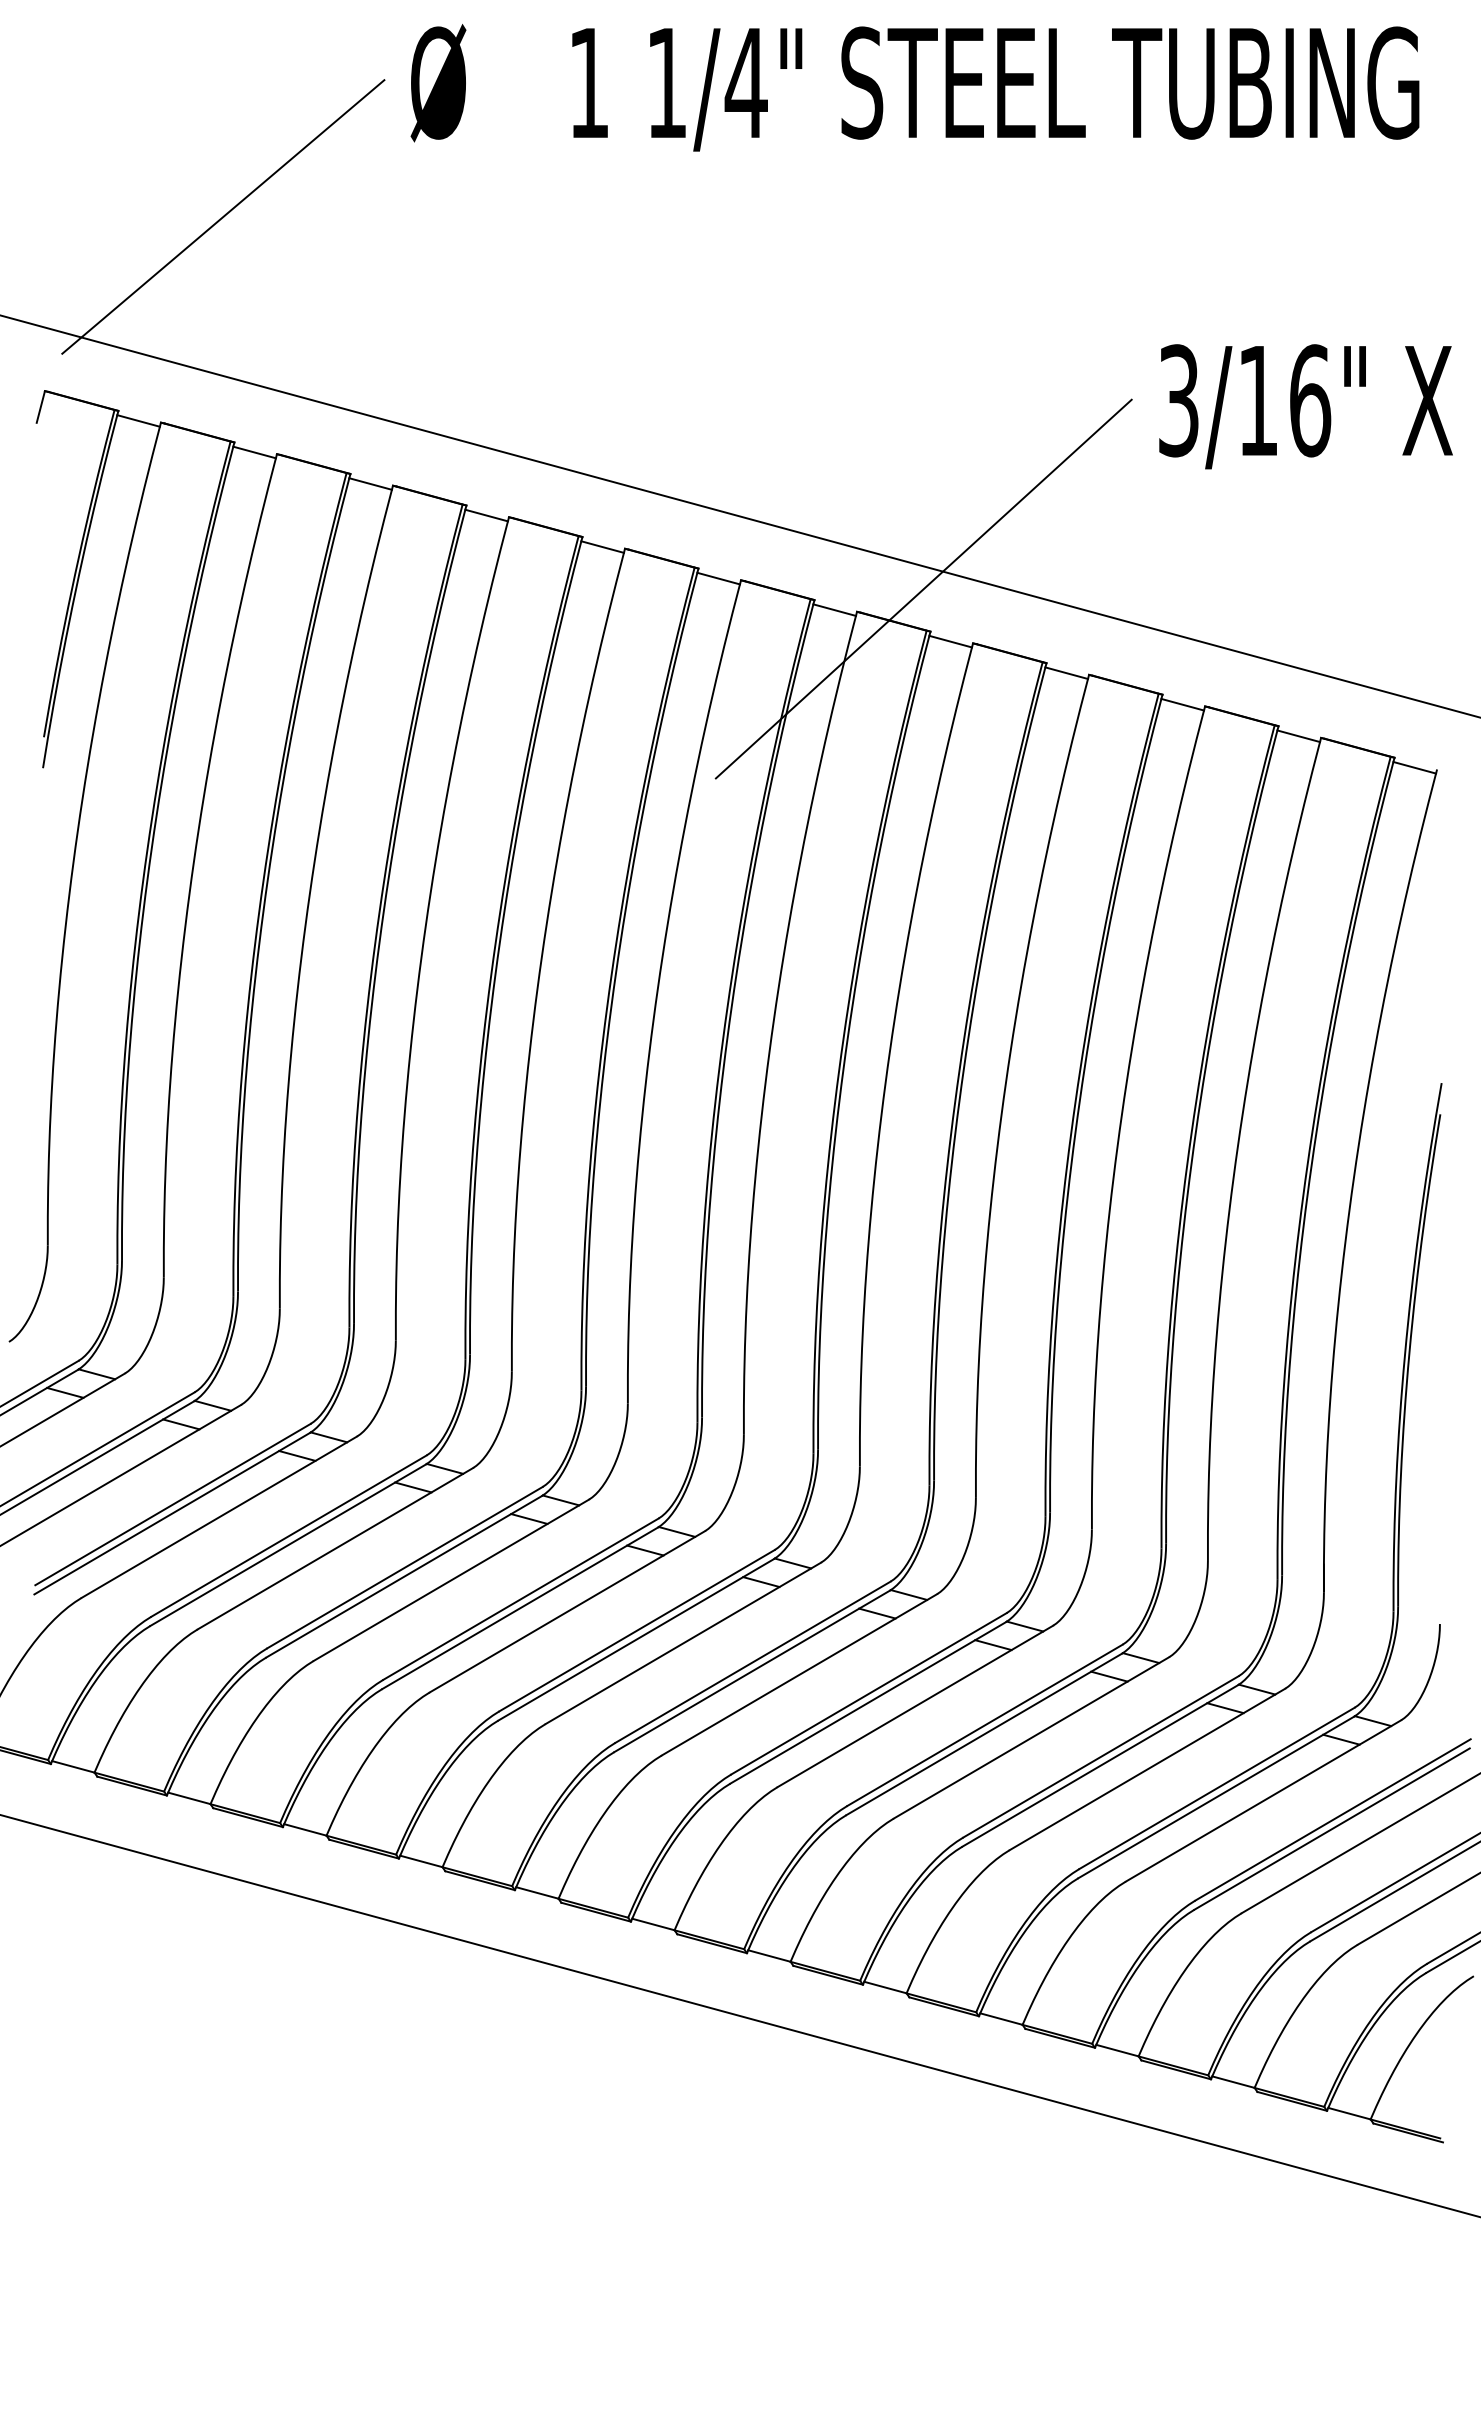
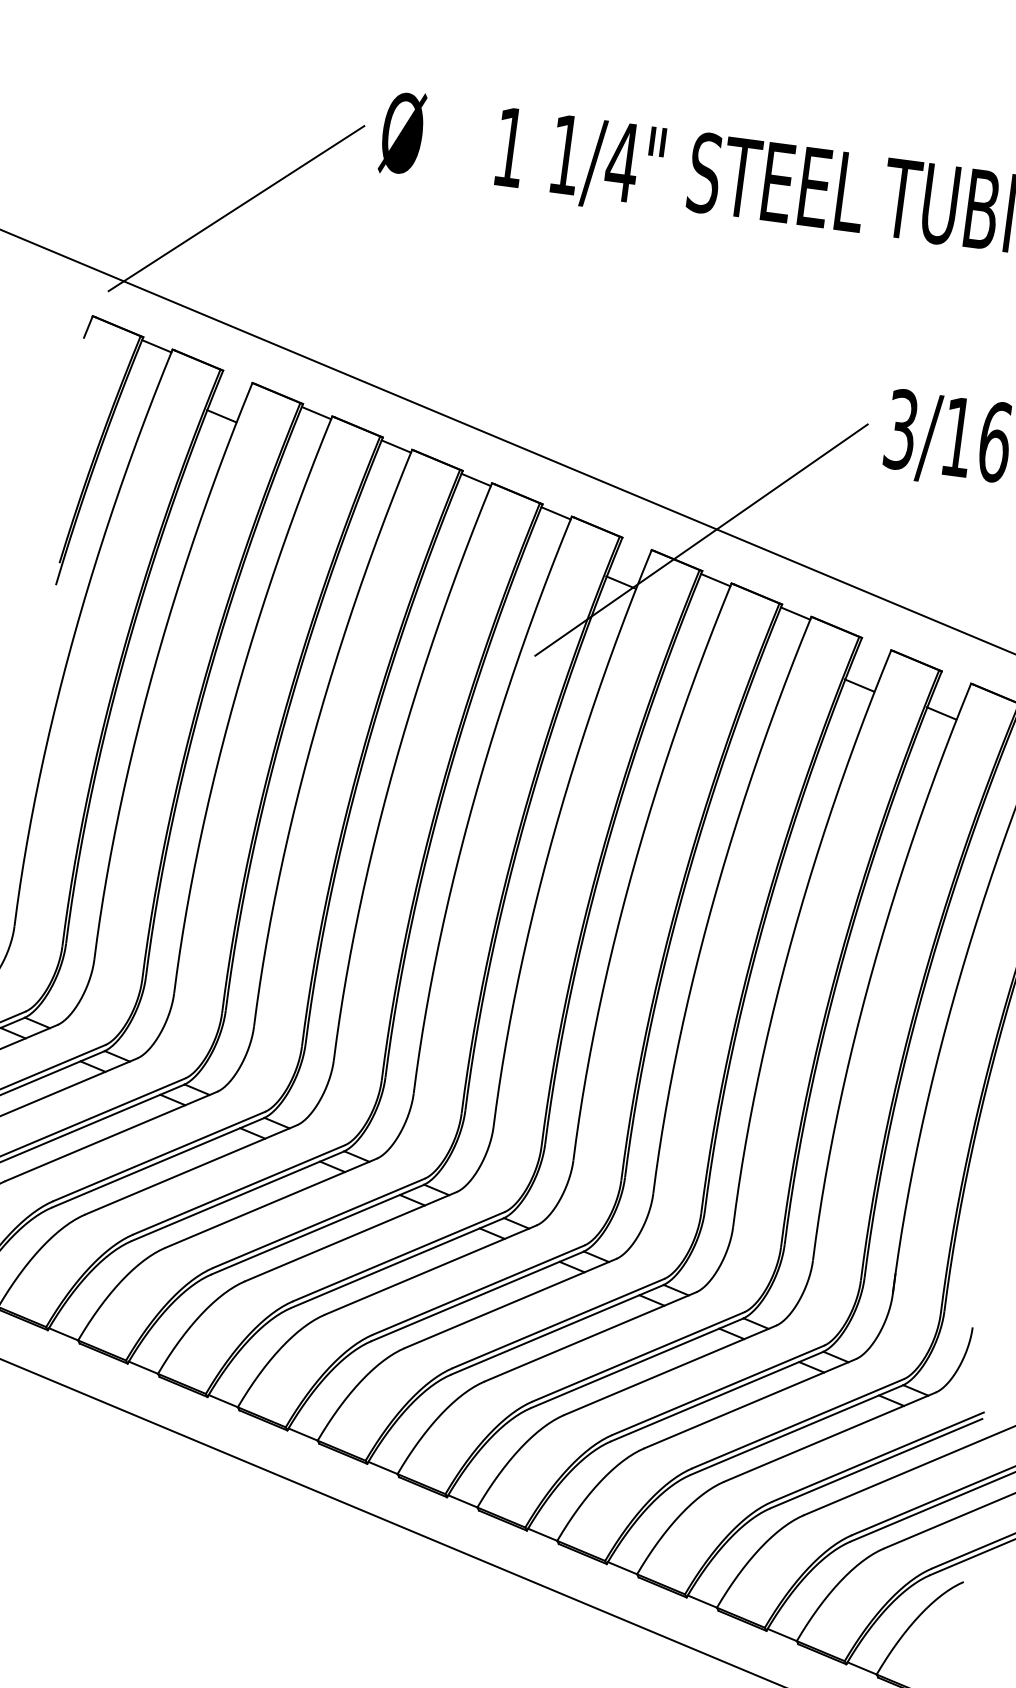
line: (254, 452) -> (221, 416), moved
line: (834, 609) -> (620, 582), moved
line: (1182, 704) -> (859, 685), moved
line: (1298, 736) -> (941, 713), moved

